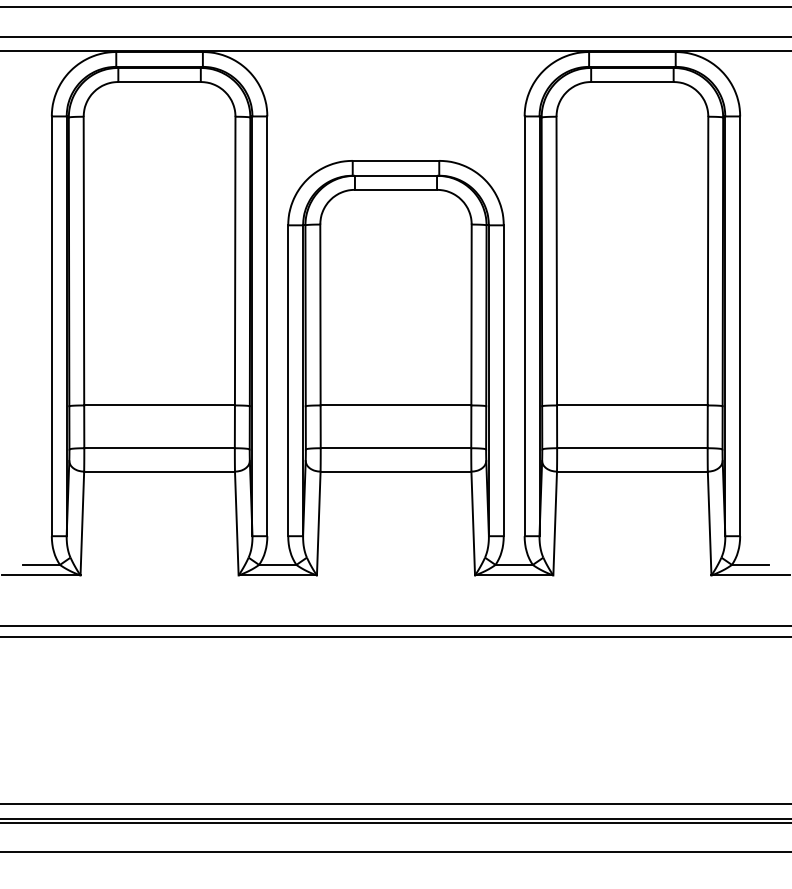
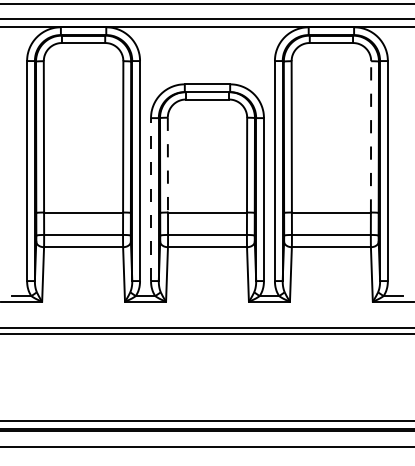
line: (708, 260) -> (371, 136), solid -> dashed
line: (319, 315) -> (167, 165), solid -> dashed
line: (289, 380) -> (151, 199), solid -> dashed

